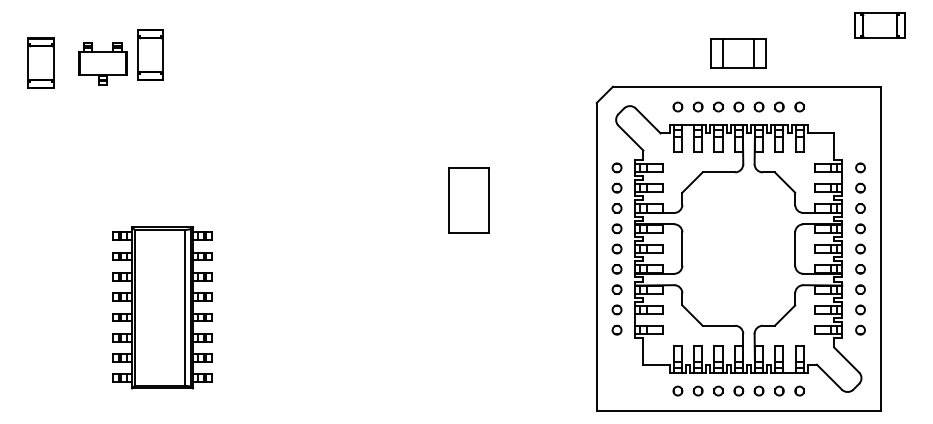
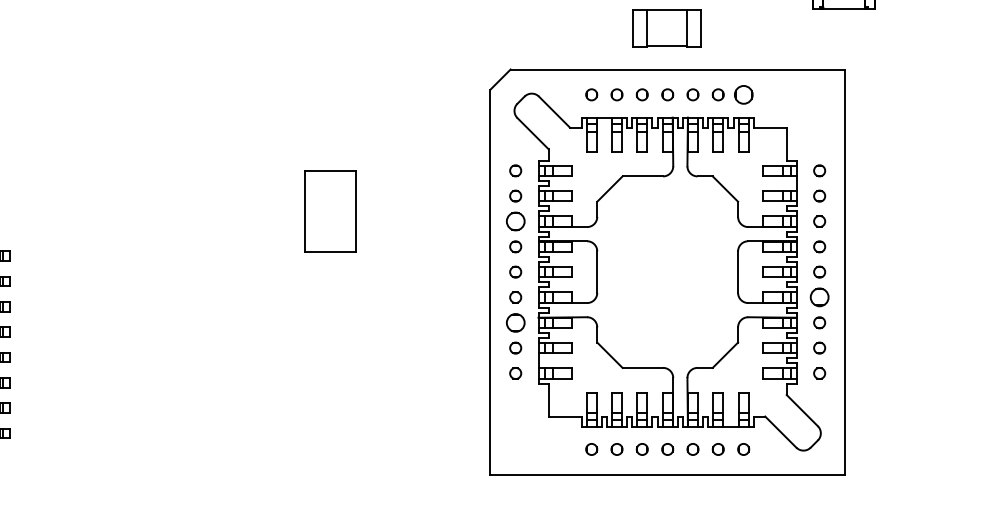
part: (799, 106) -> (743, 94), size x1.6
part: (616, 208) -> (514, 221), size x1.6
circle: (860, 269) -> (819, 297), size x1.6
part: (616, 289) -> (514, 322), size x1.6

